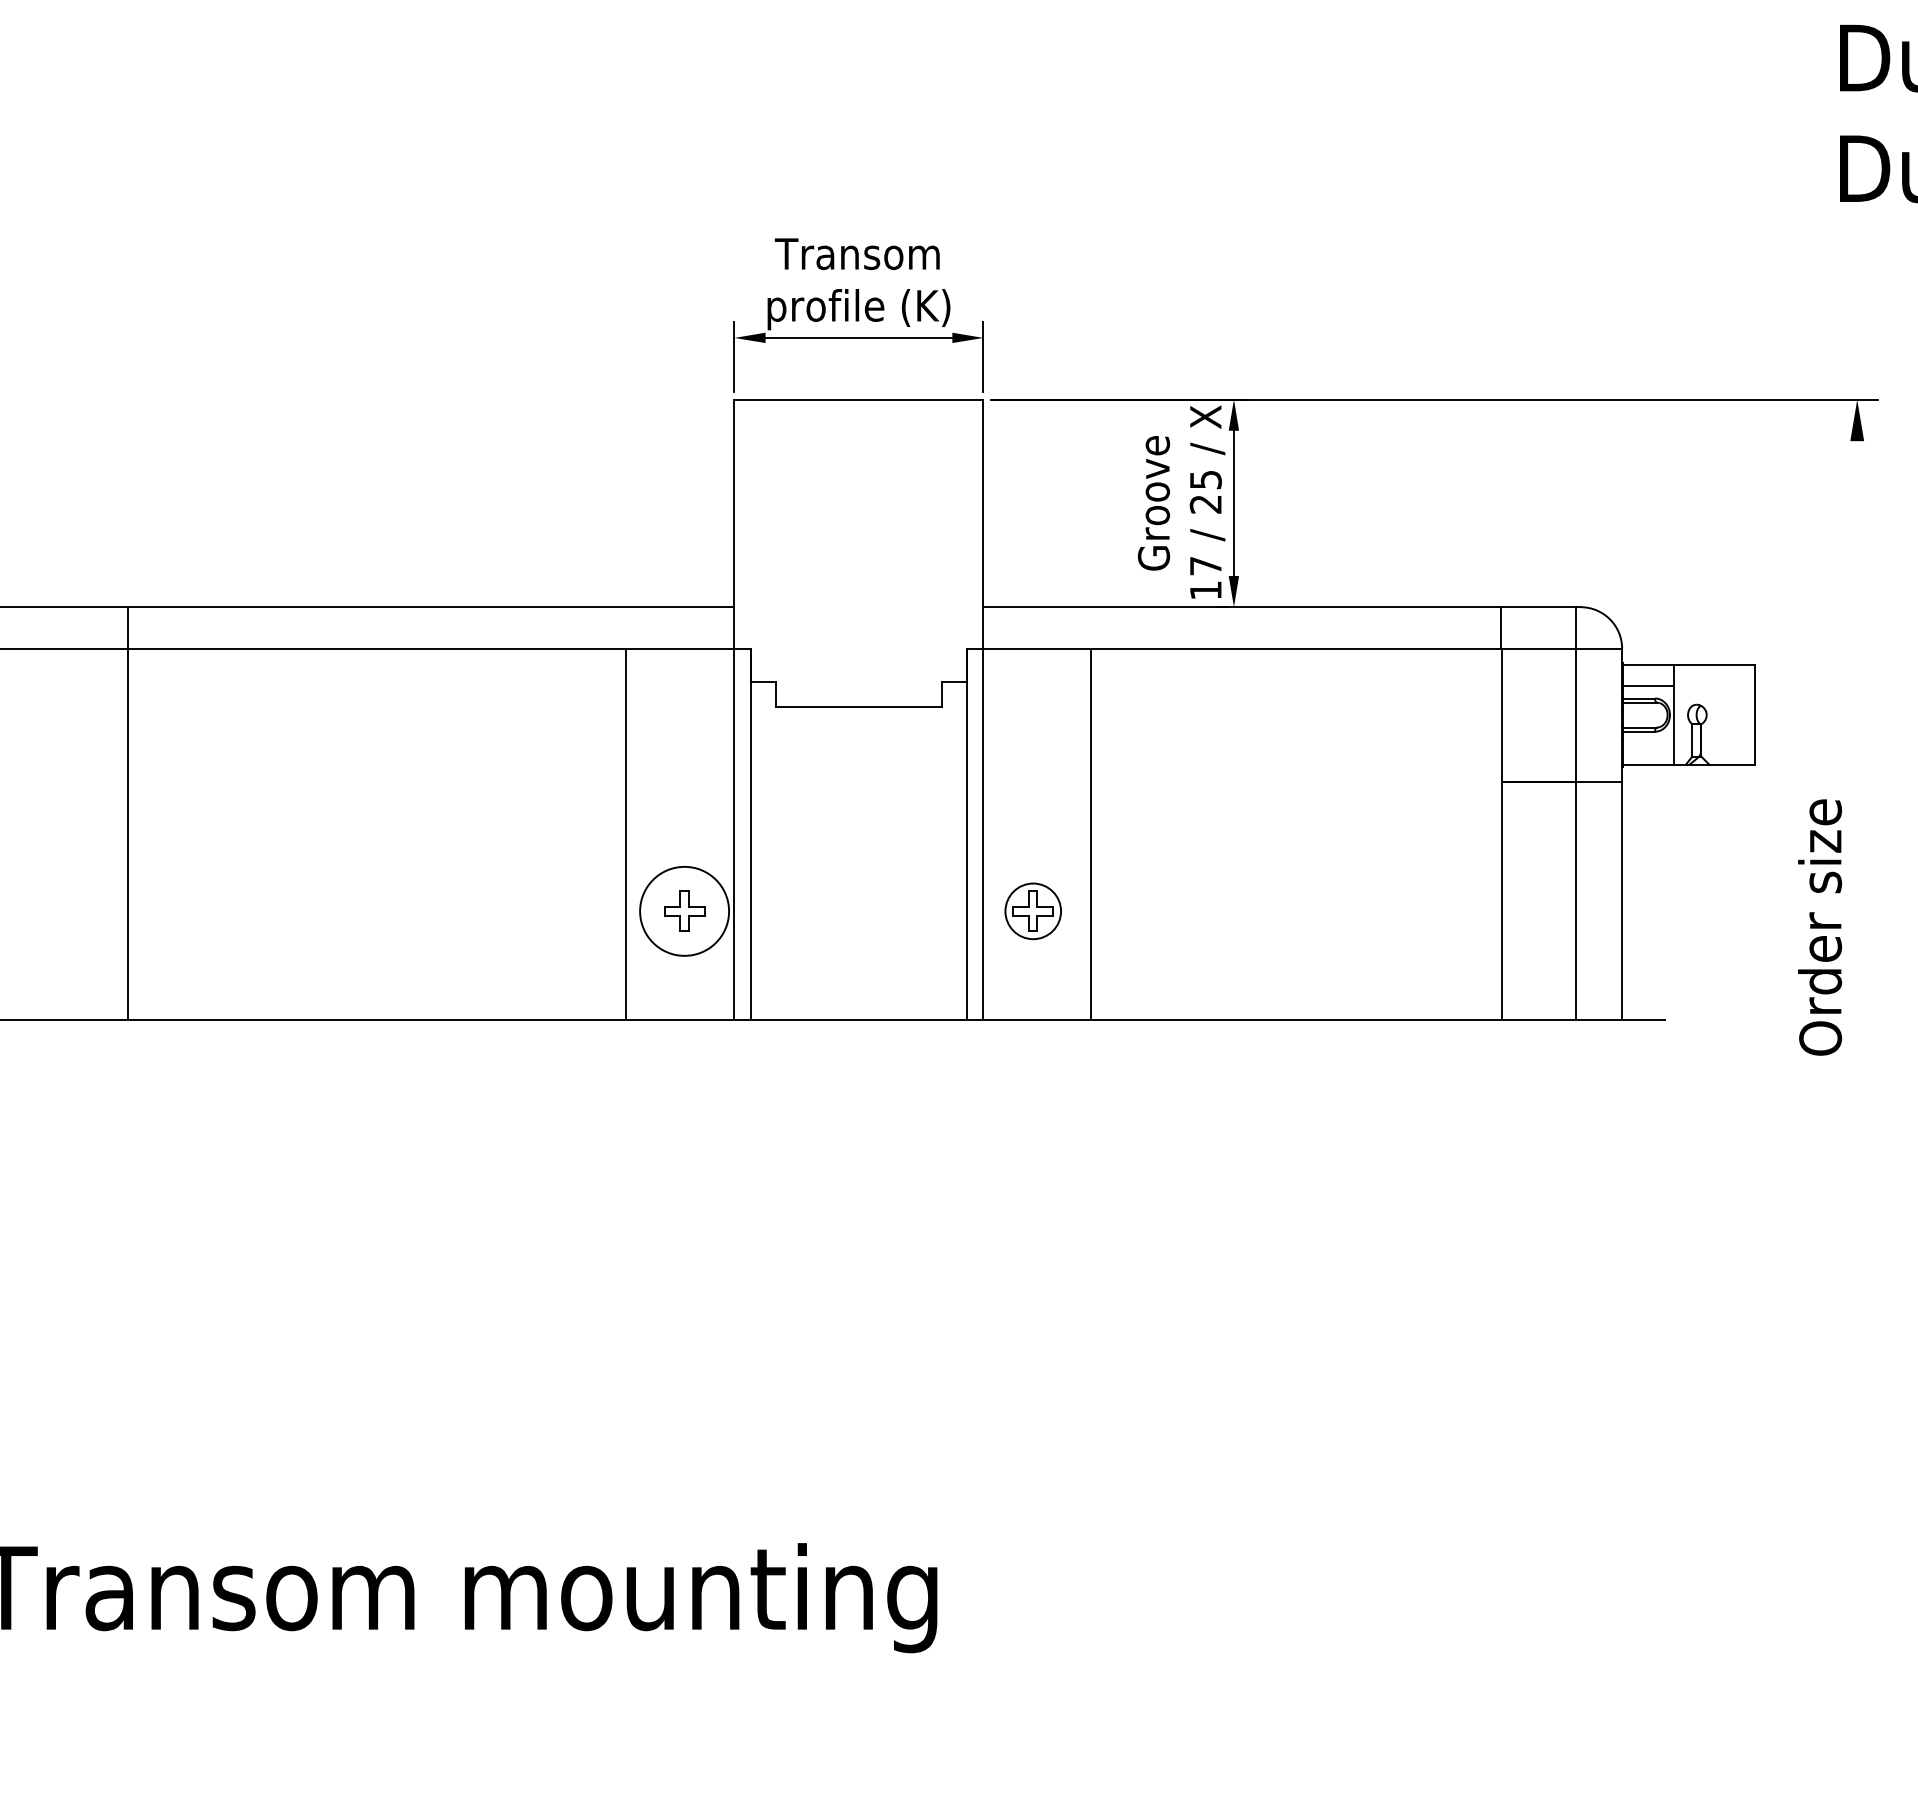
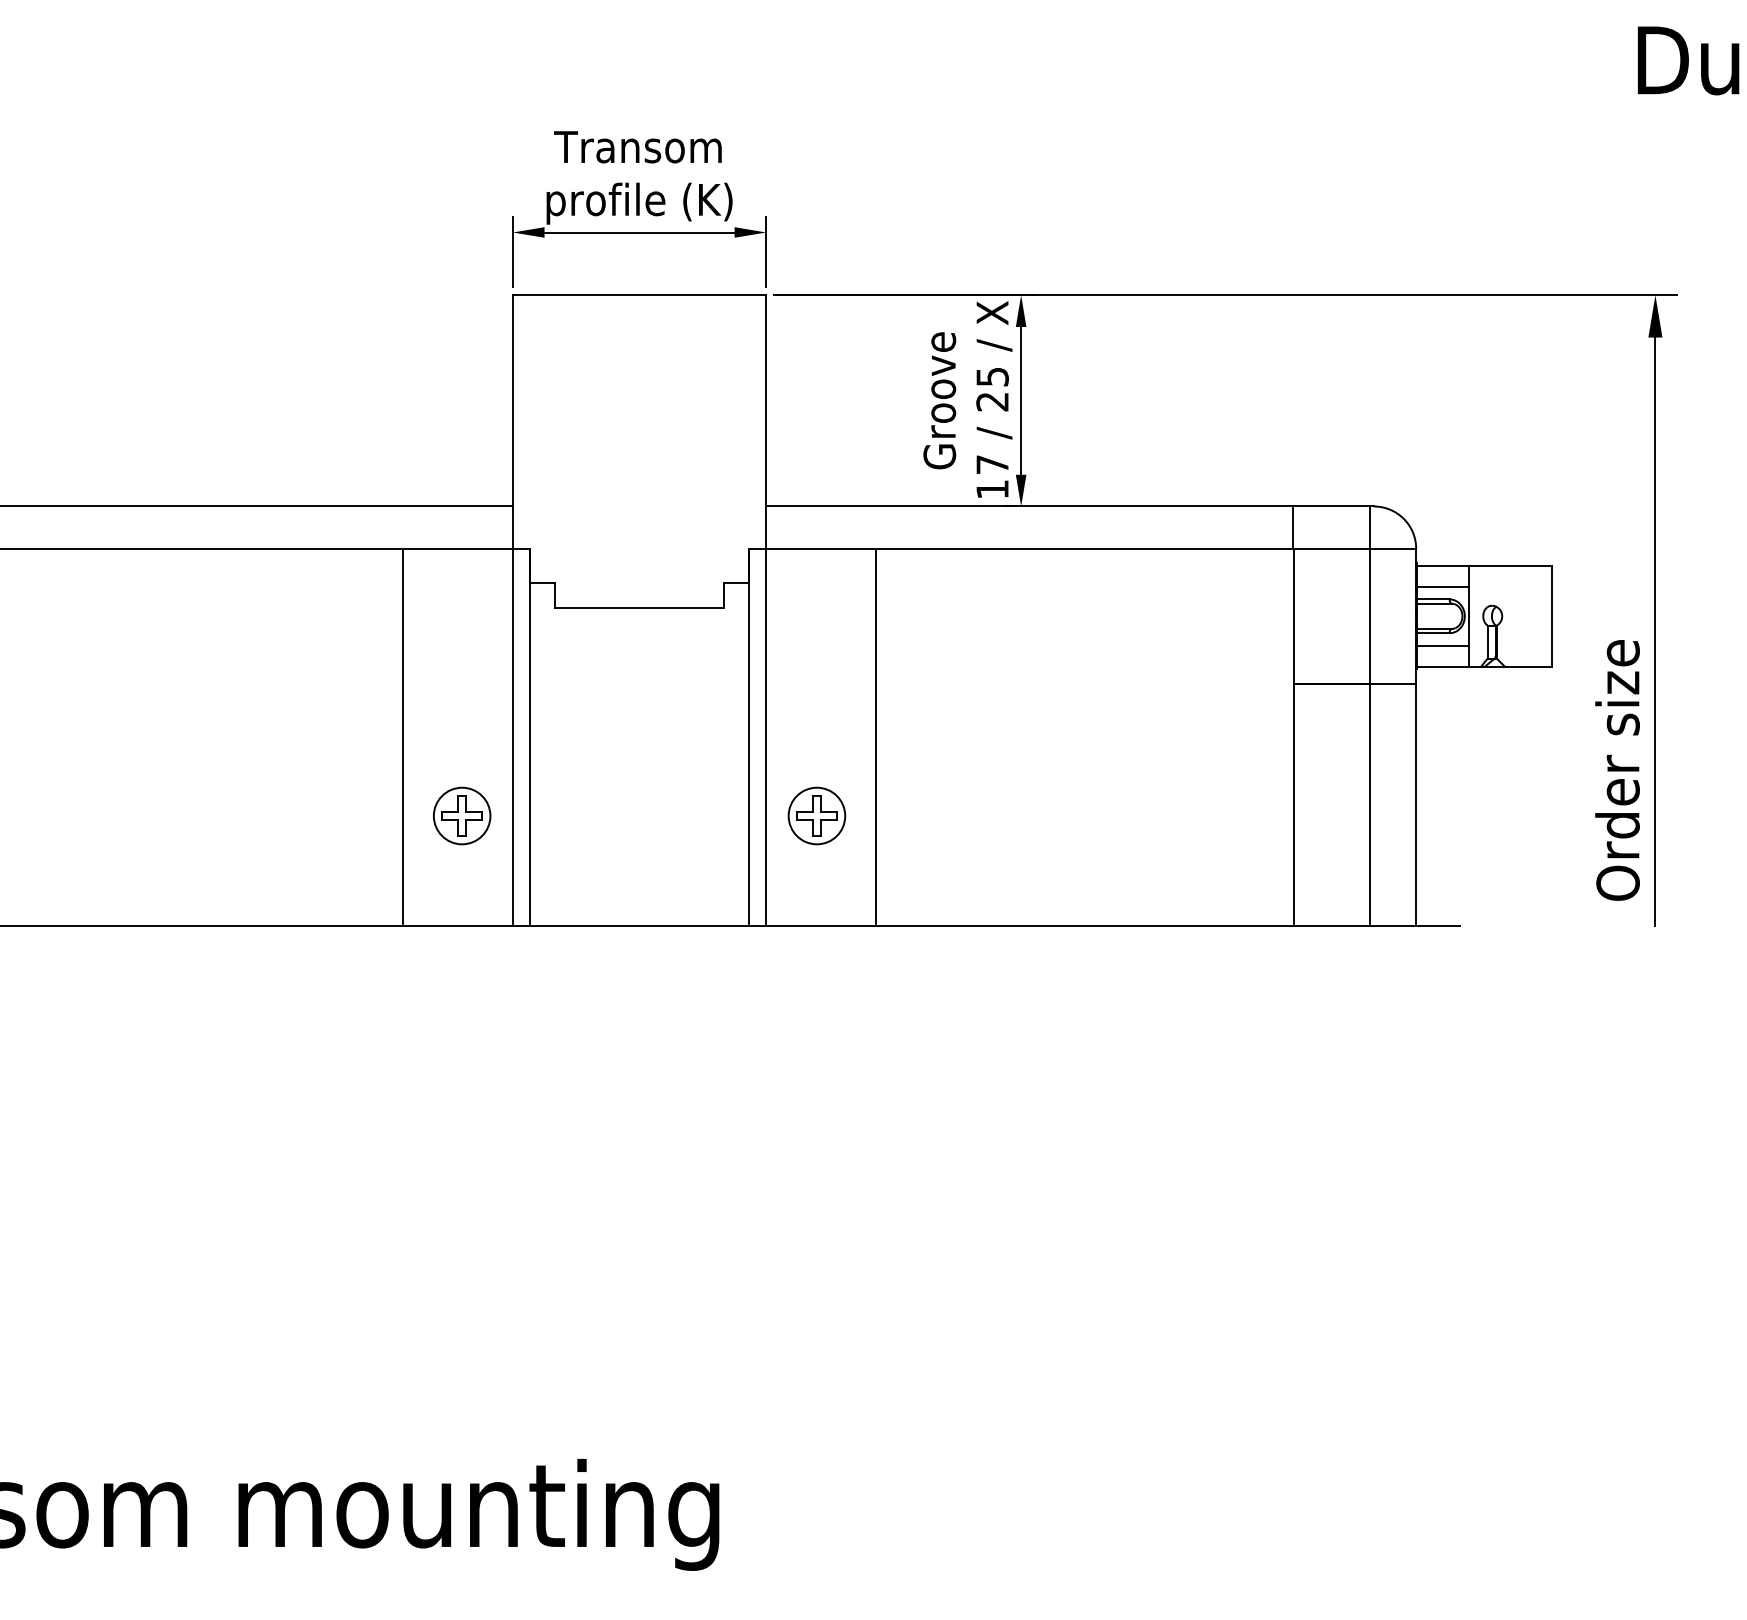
line: (1857, 730) -> (1655, 631), added
line: (1647, 744) -> (1441, 646), added
circle: (684, 911) -> (462, 816), size x0.62
text: (1820, 927) -> (1618, 770), moved

